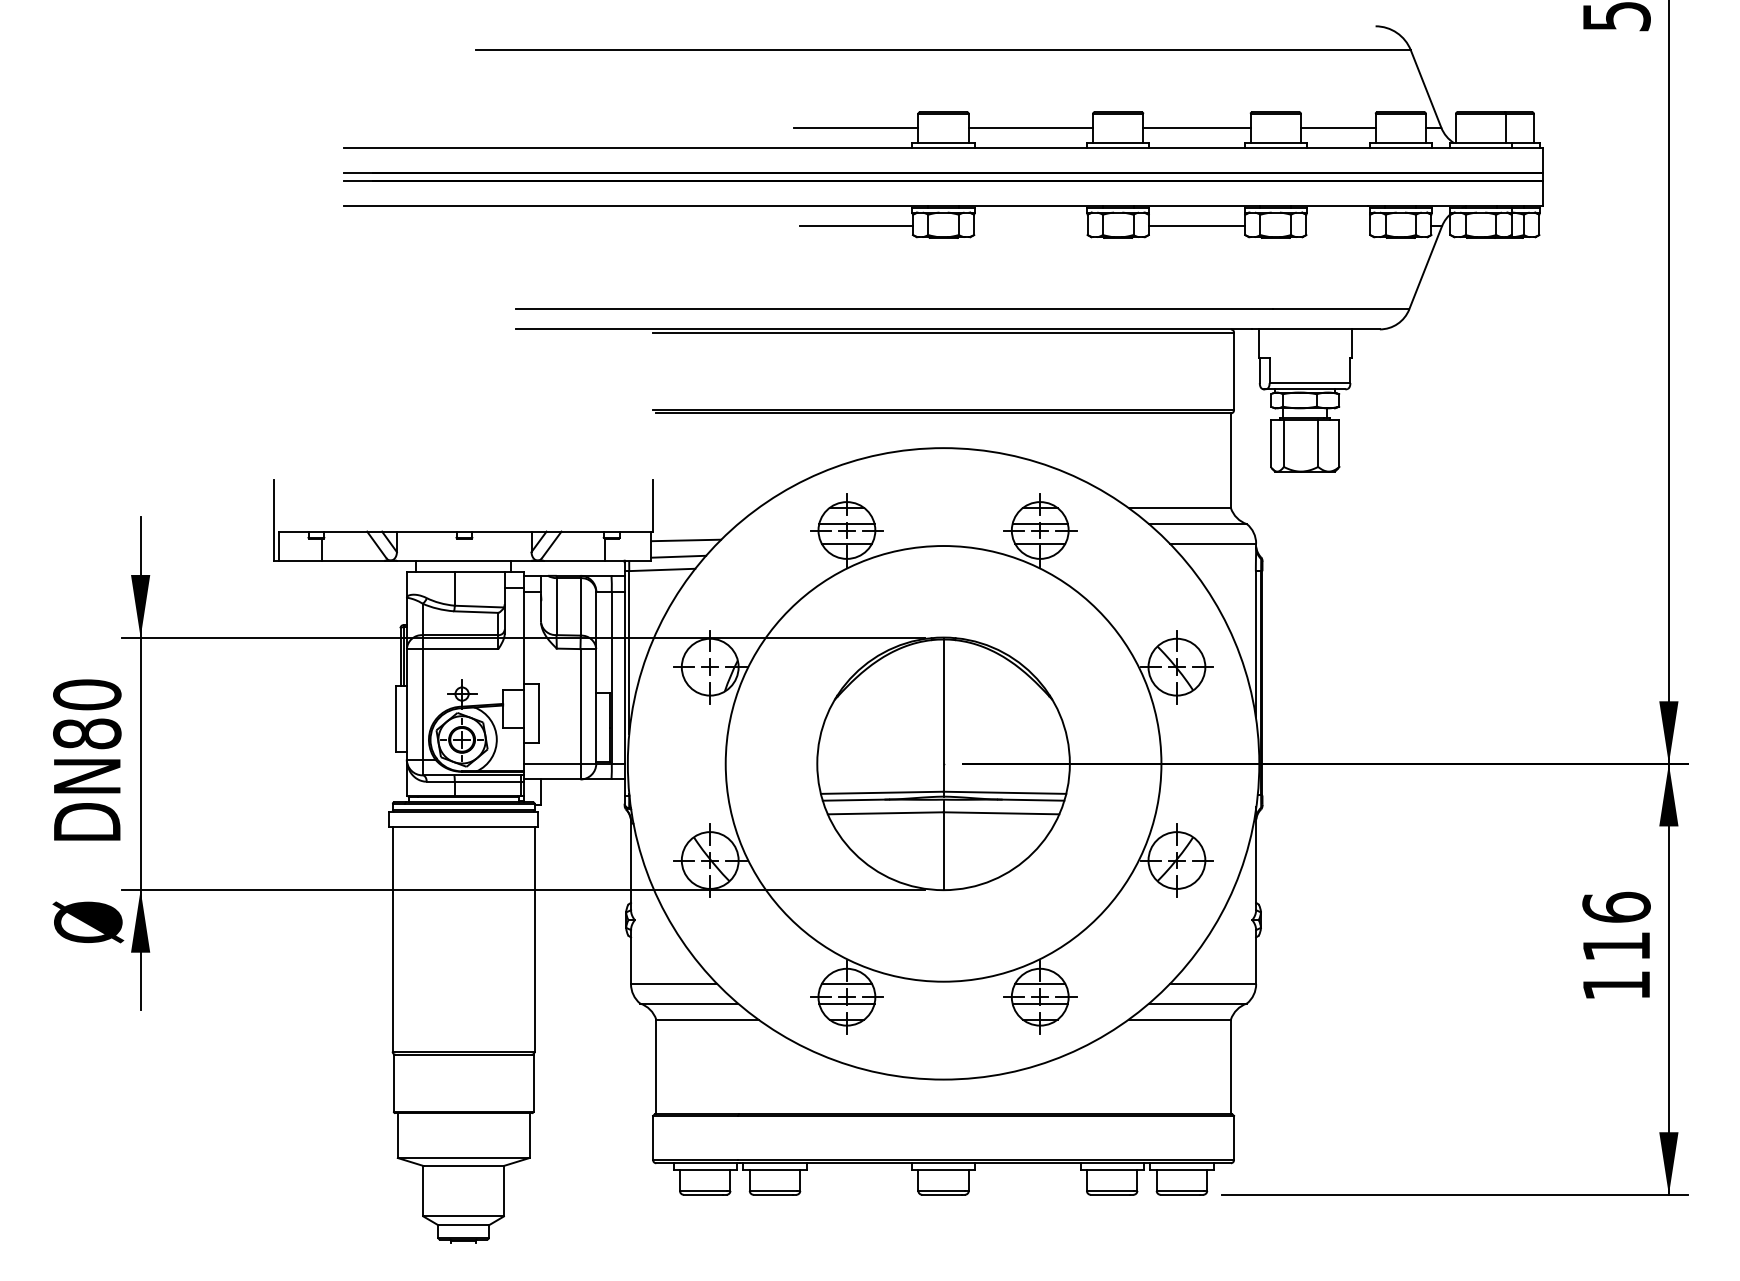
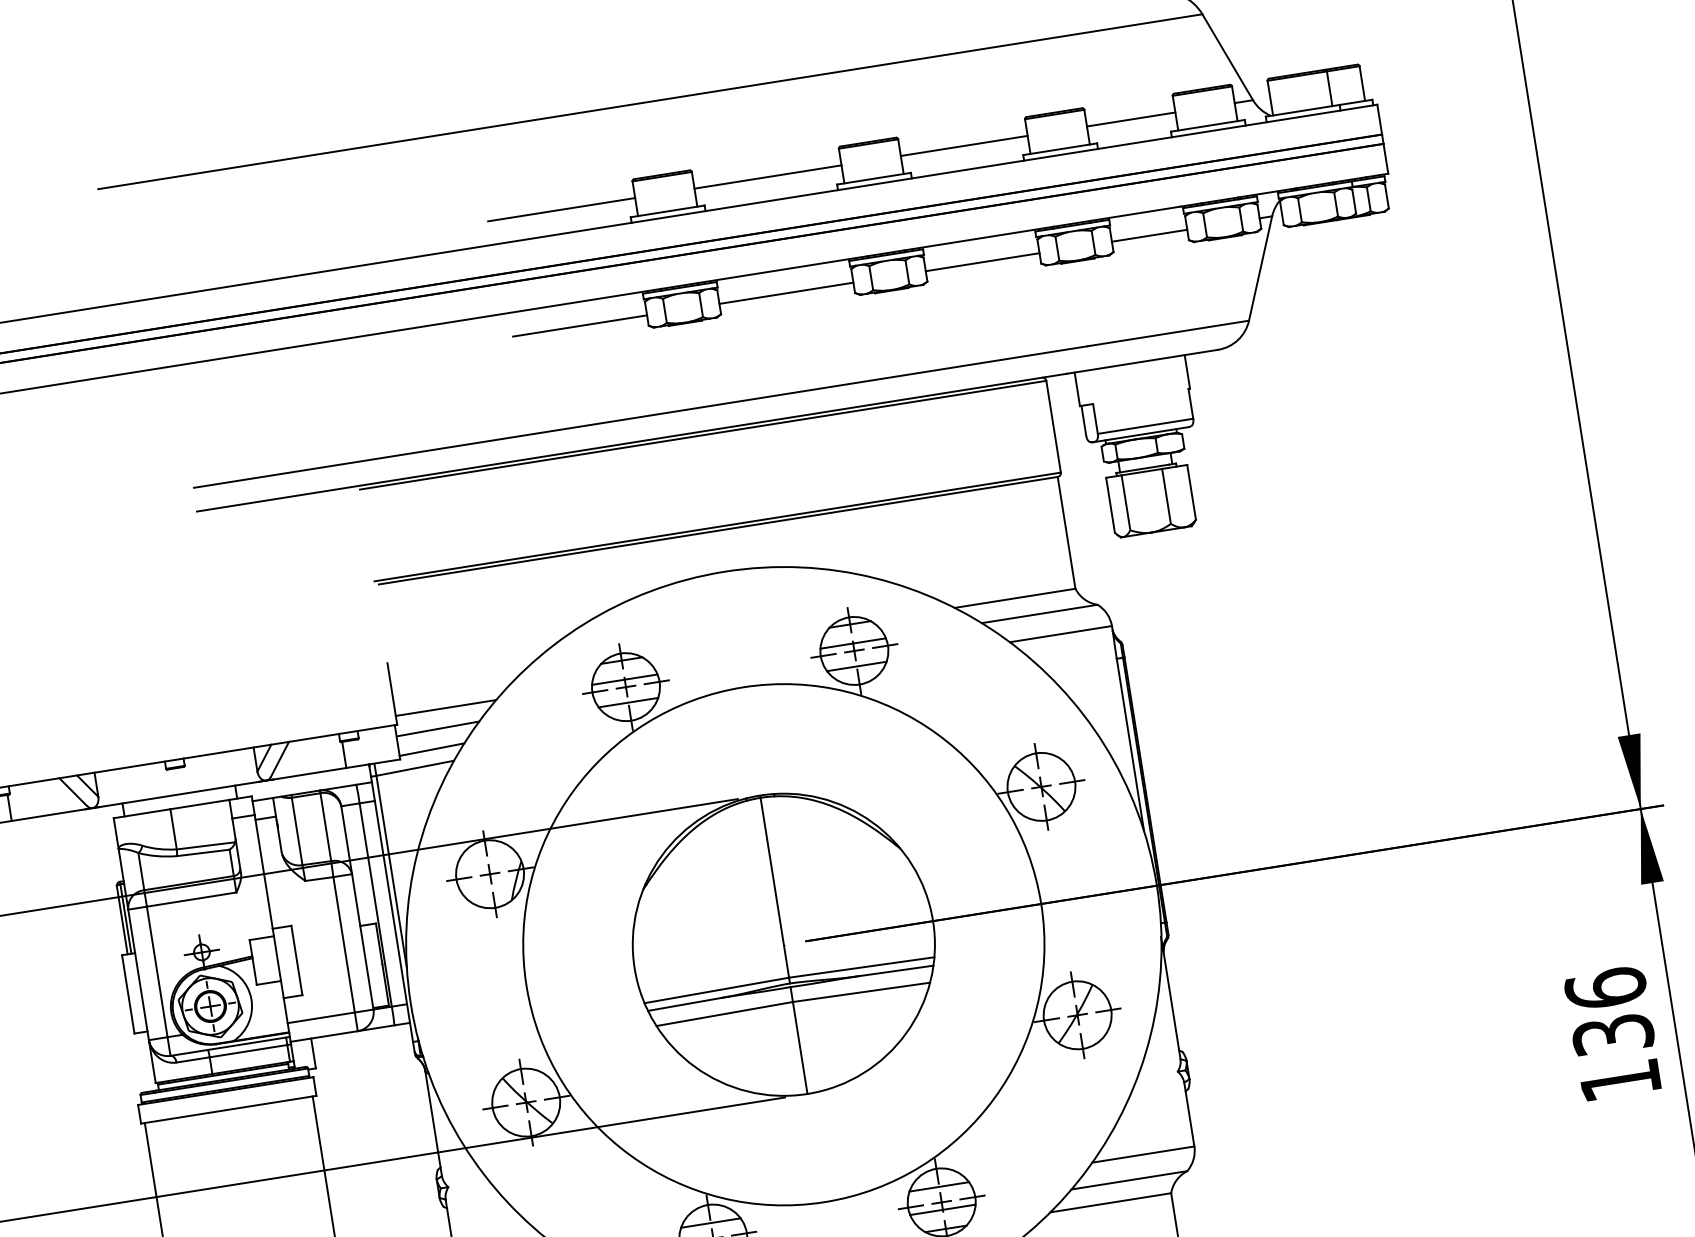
line: (1030, 226) -> (785, 293), added
line: (1338, 226) -> (1149, 235), added
line: (695, 524) -> (445, 708), added
text: (1616, 946) -> (1613, 1034), 116 -> 136

